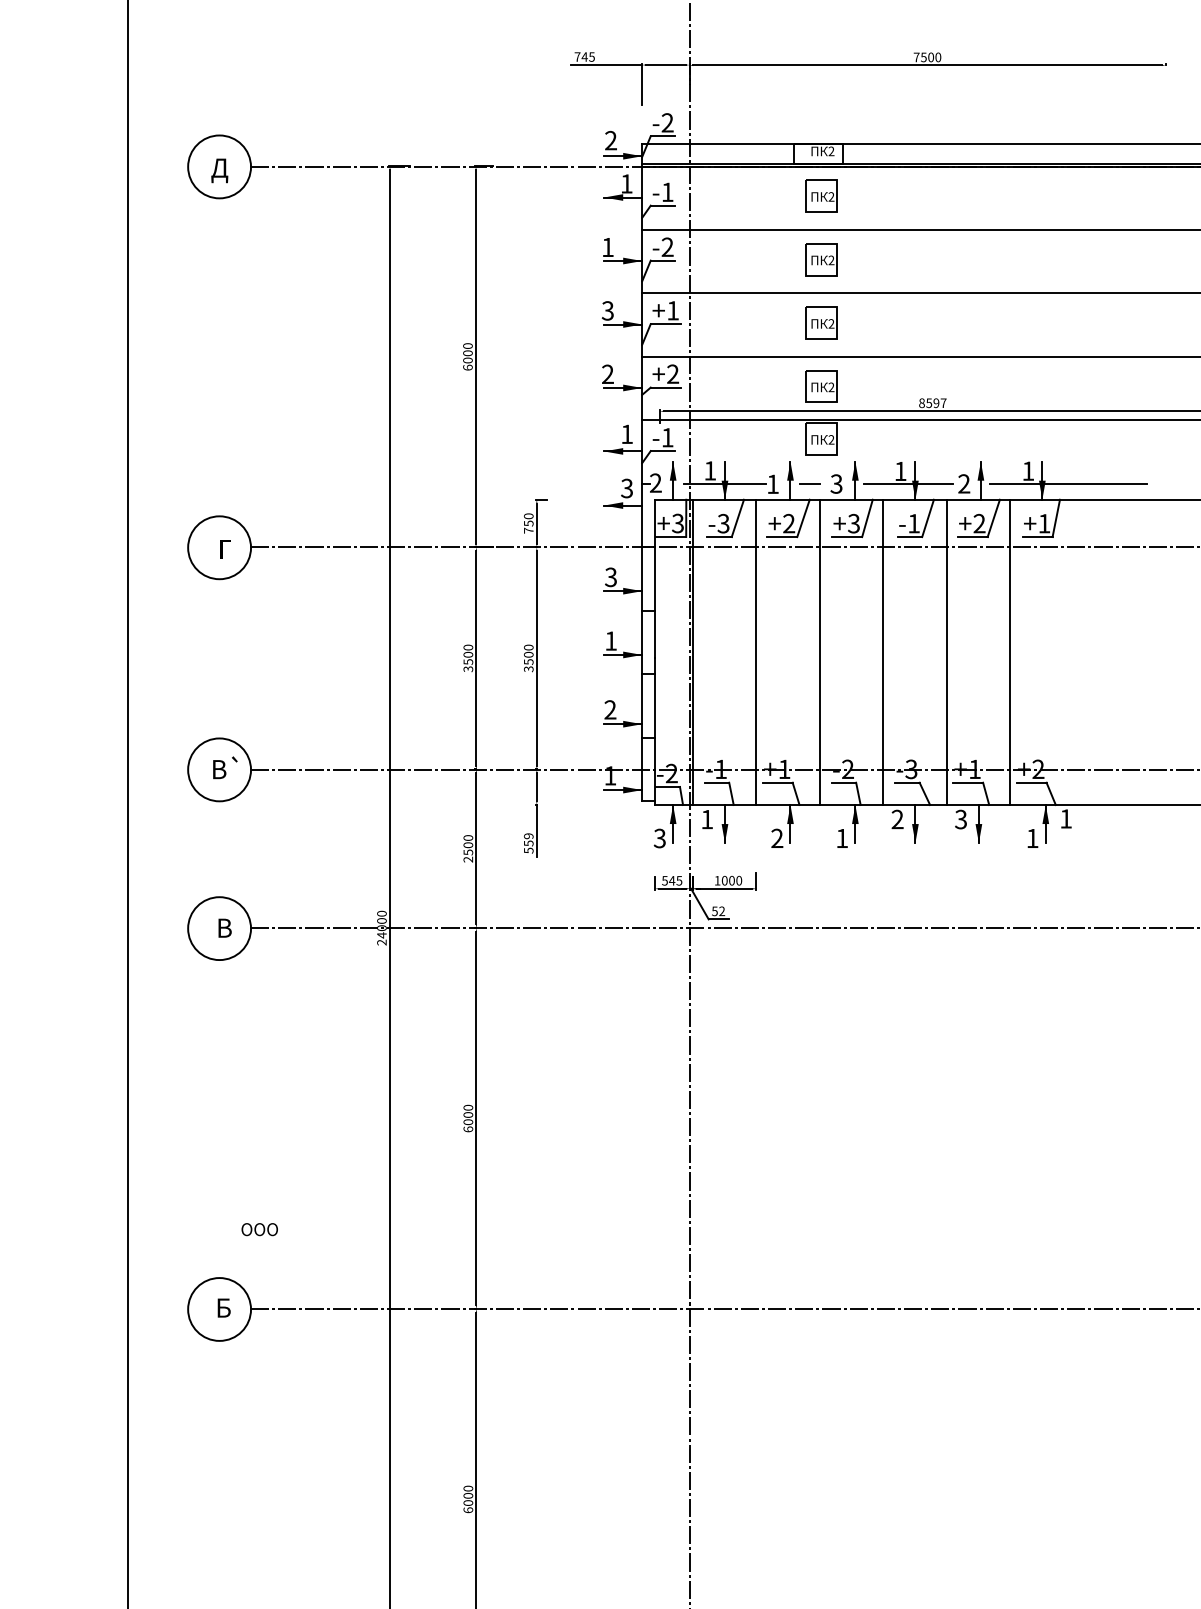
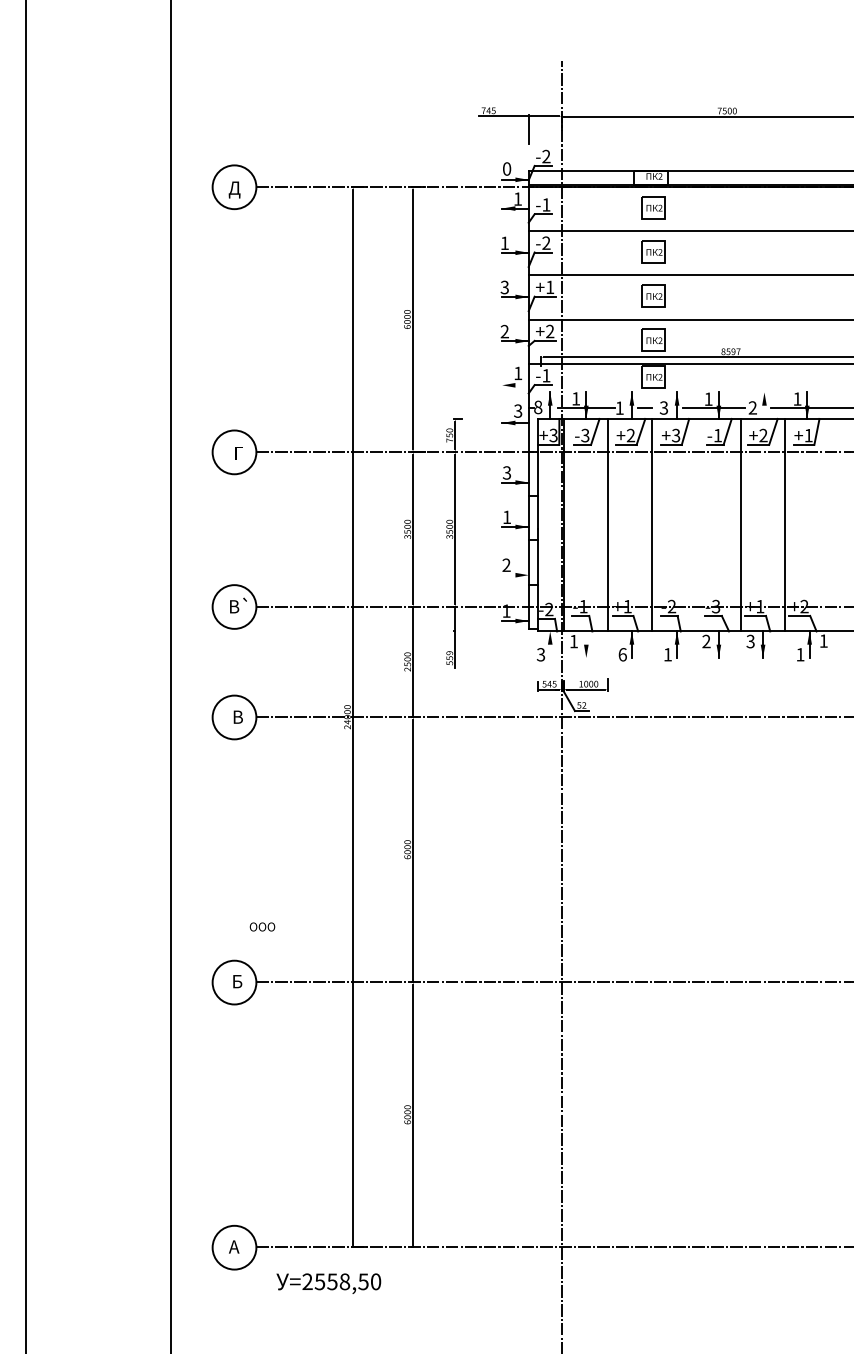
text: (611, 139) -> (507, 168), 2 -> 0
line: (623, 451) -> (515, 385), removed
line: (980, 480) -> (764, 405), removed
text: (656, 483) -> (538, 407), 2 -> 8
line: (883, 651) -> (696, 524), removed
line: (623, 724) -> (515, 575), removed
line: (673, 823) -> (550, 644), removed
line: (725, 823) -> (586, 644), removed
text: (776, 838) -> (622, 654), 2 -> 6

